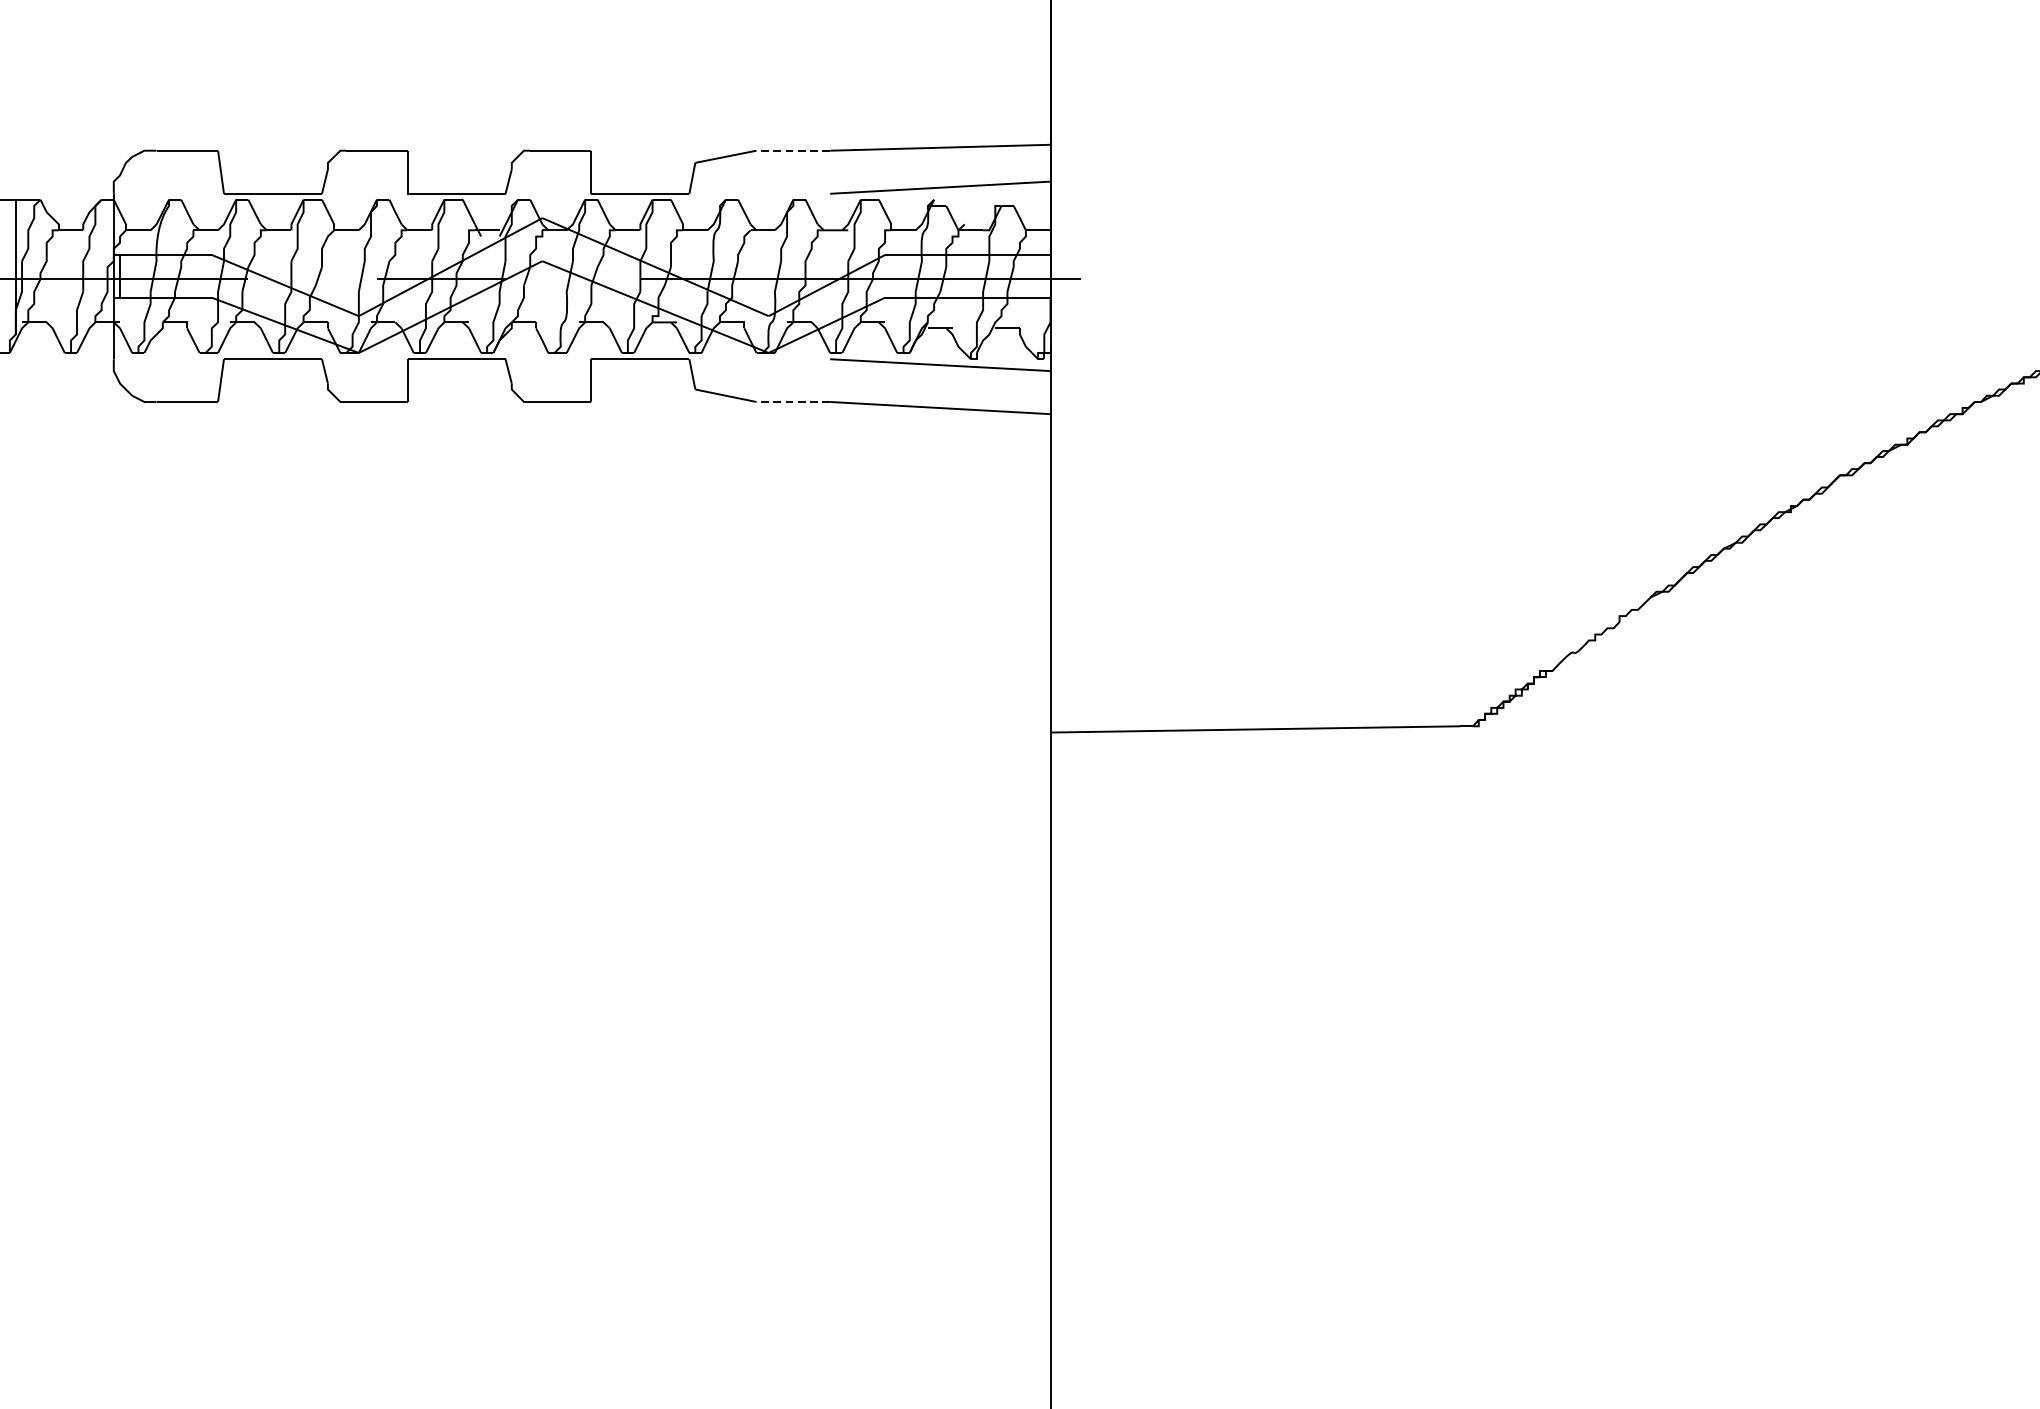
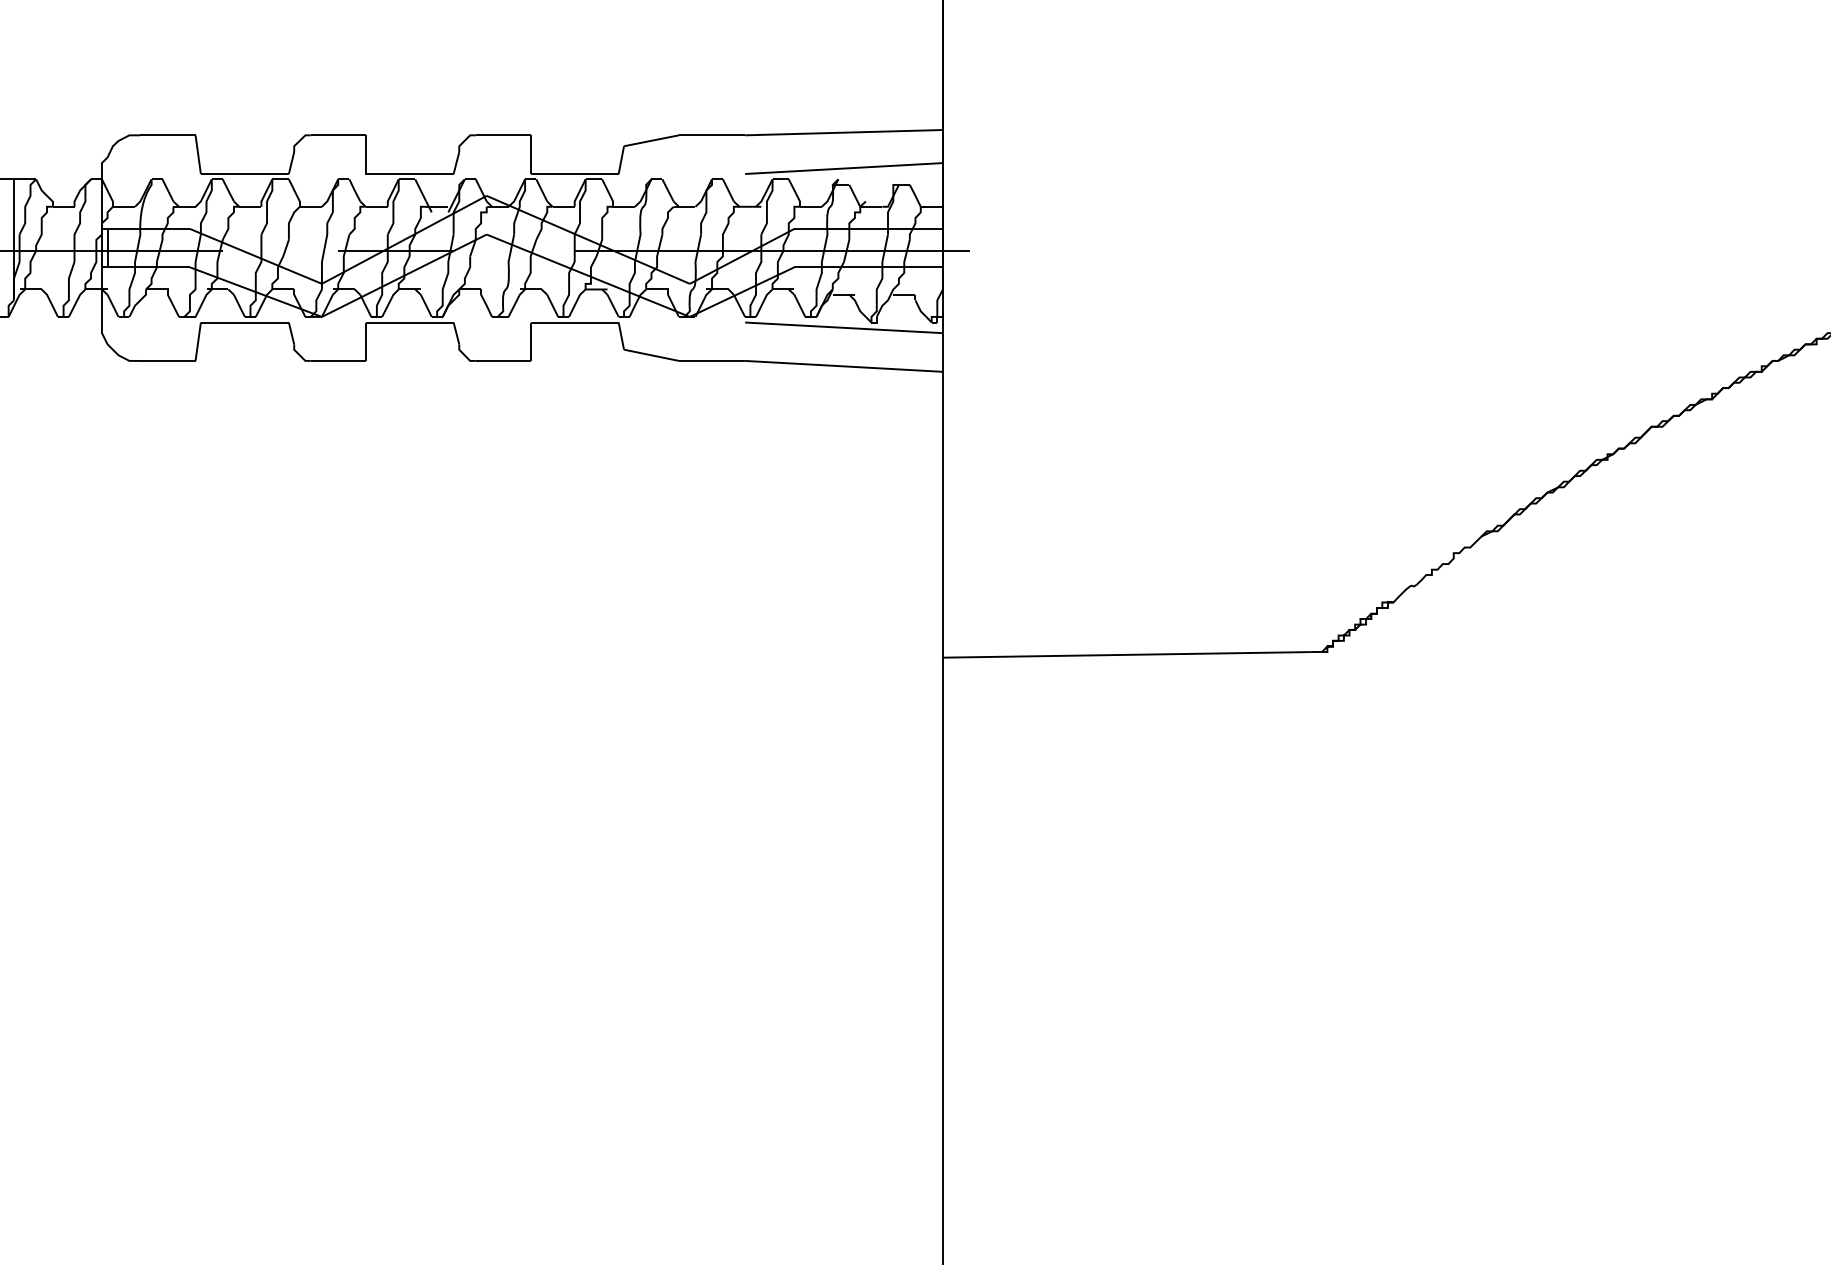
line: (792, 150) -> (711, 135), dashed -> solid
line: (792, 401) -> (711, 360), dashed -> solid

